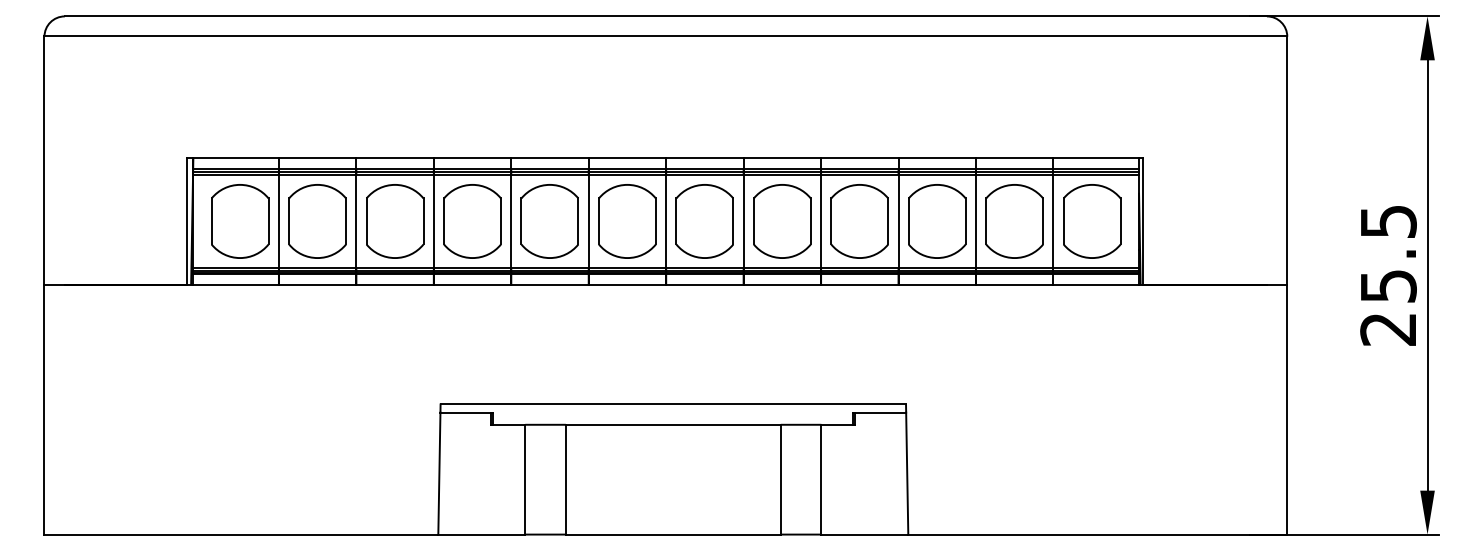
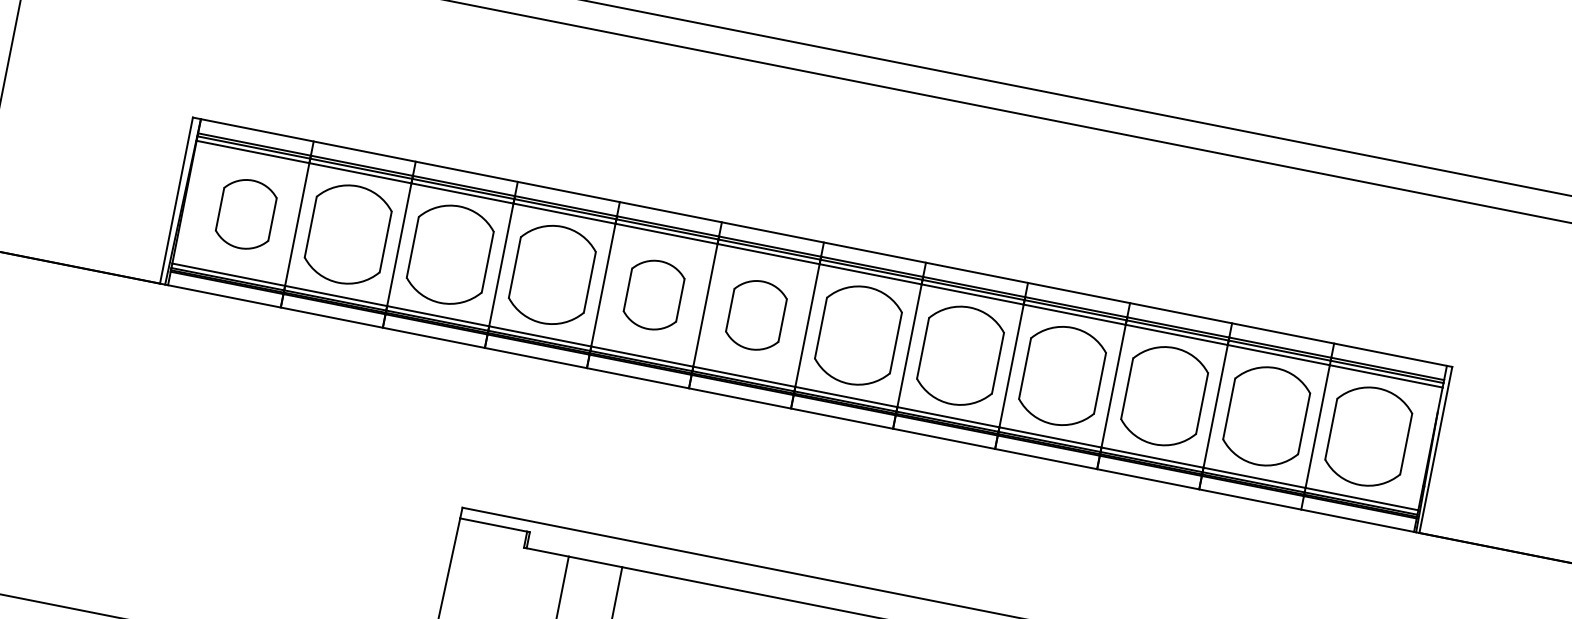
part: (240, 221) -> (246, 214), size x0.7
part: (549, 221) -> (653, 295), size x0.7
part: (627, 221) -> (756, 315), size x0.7

